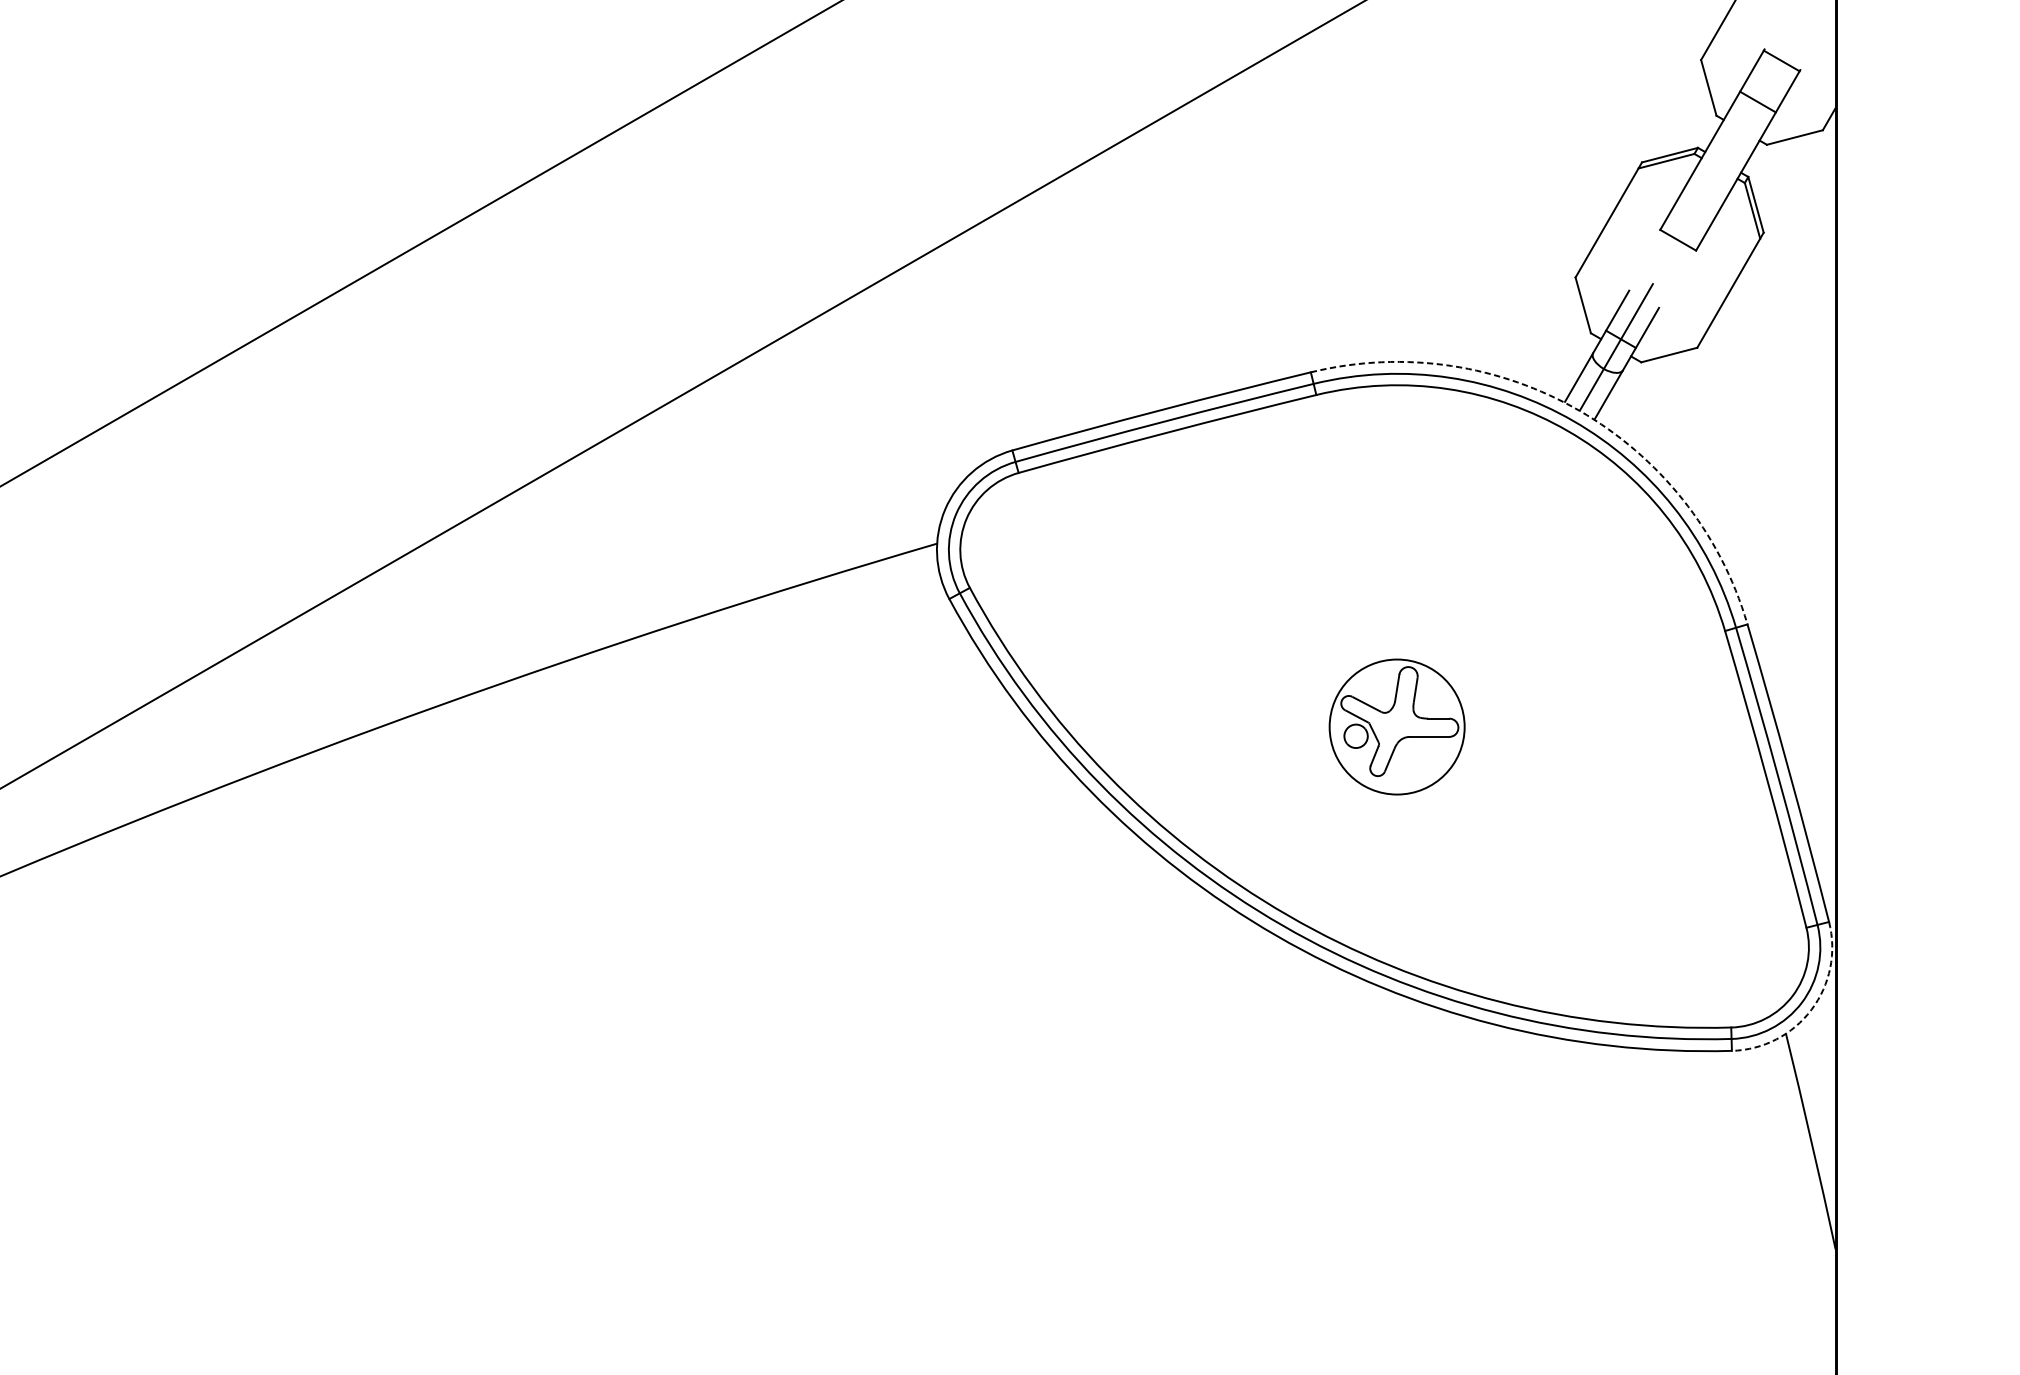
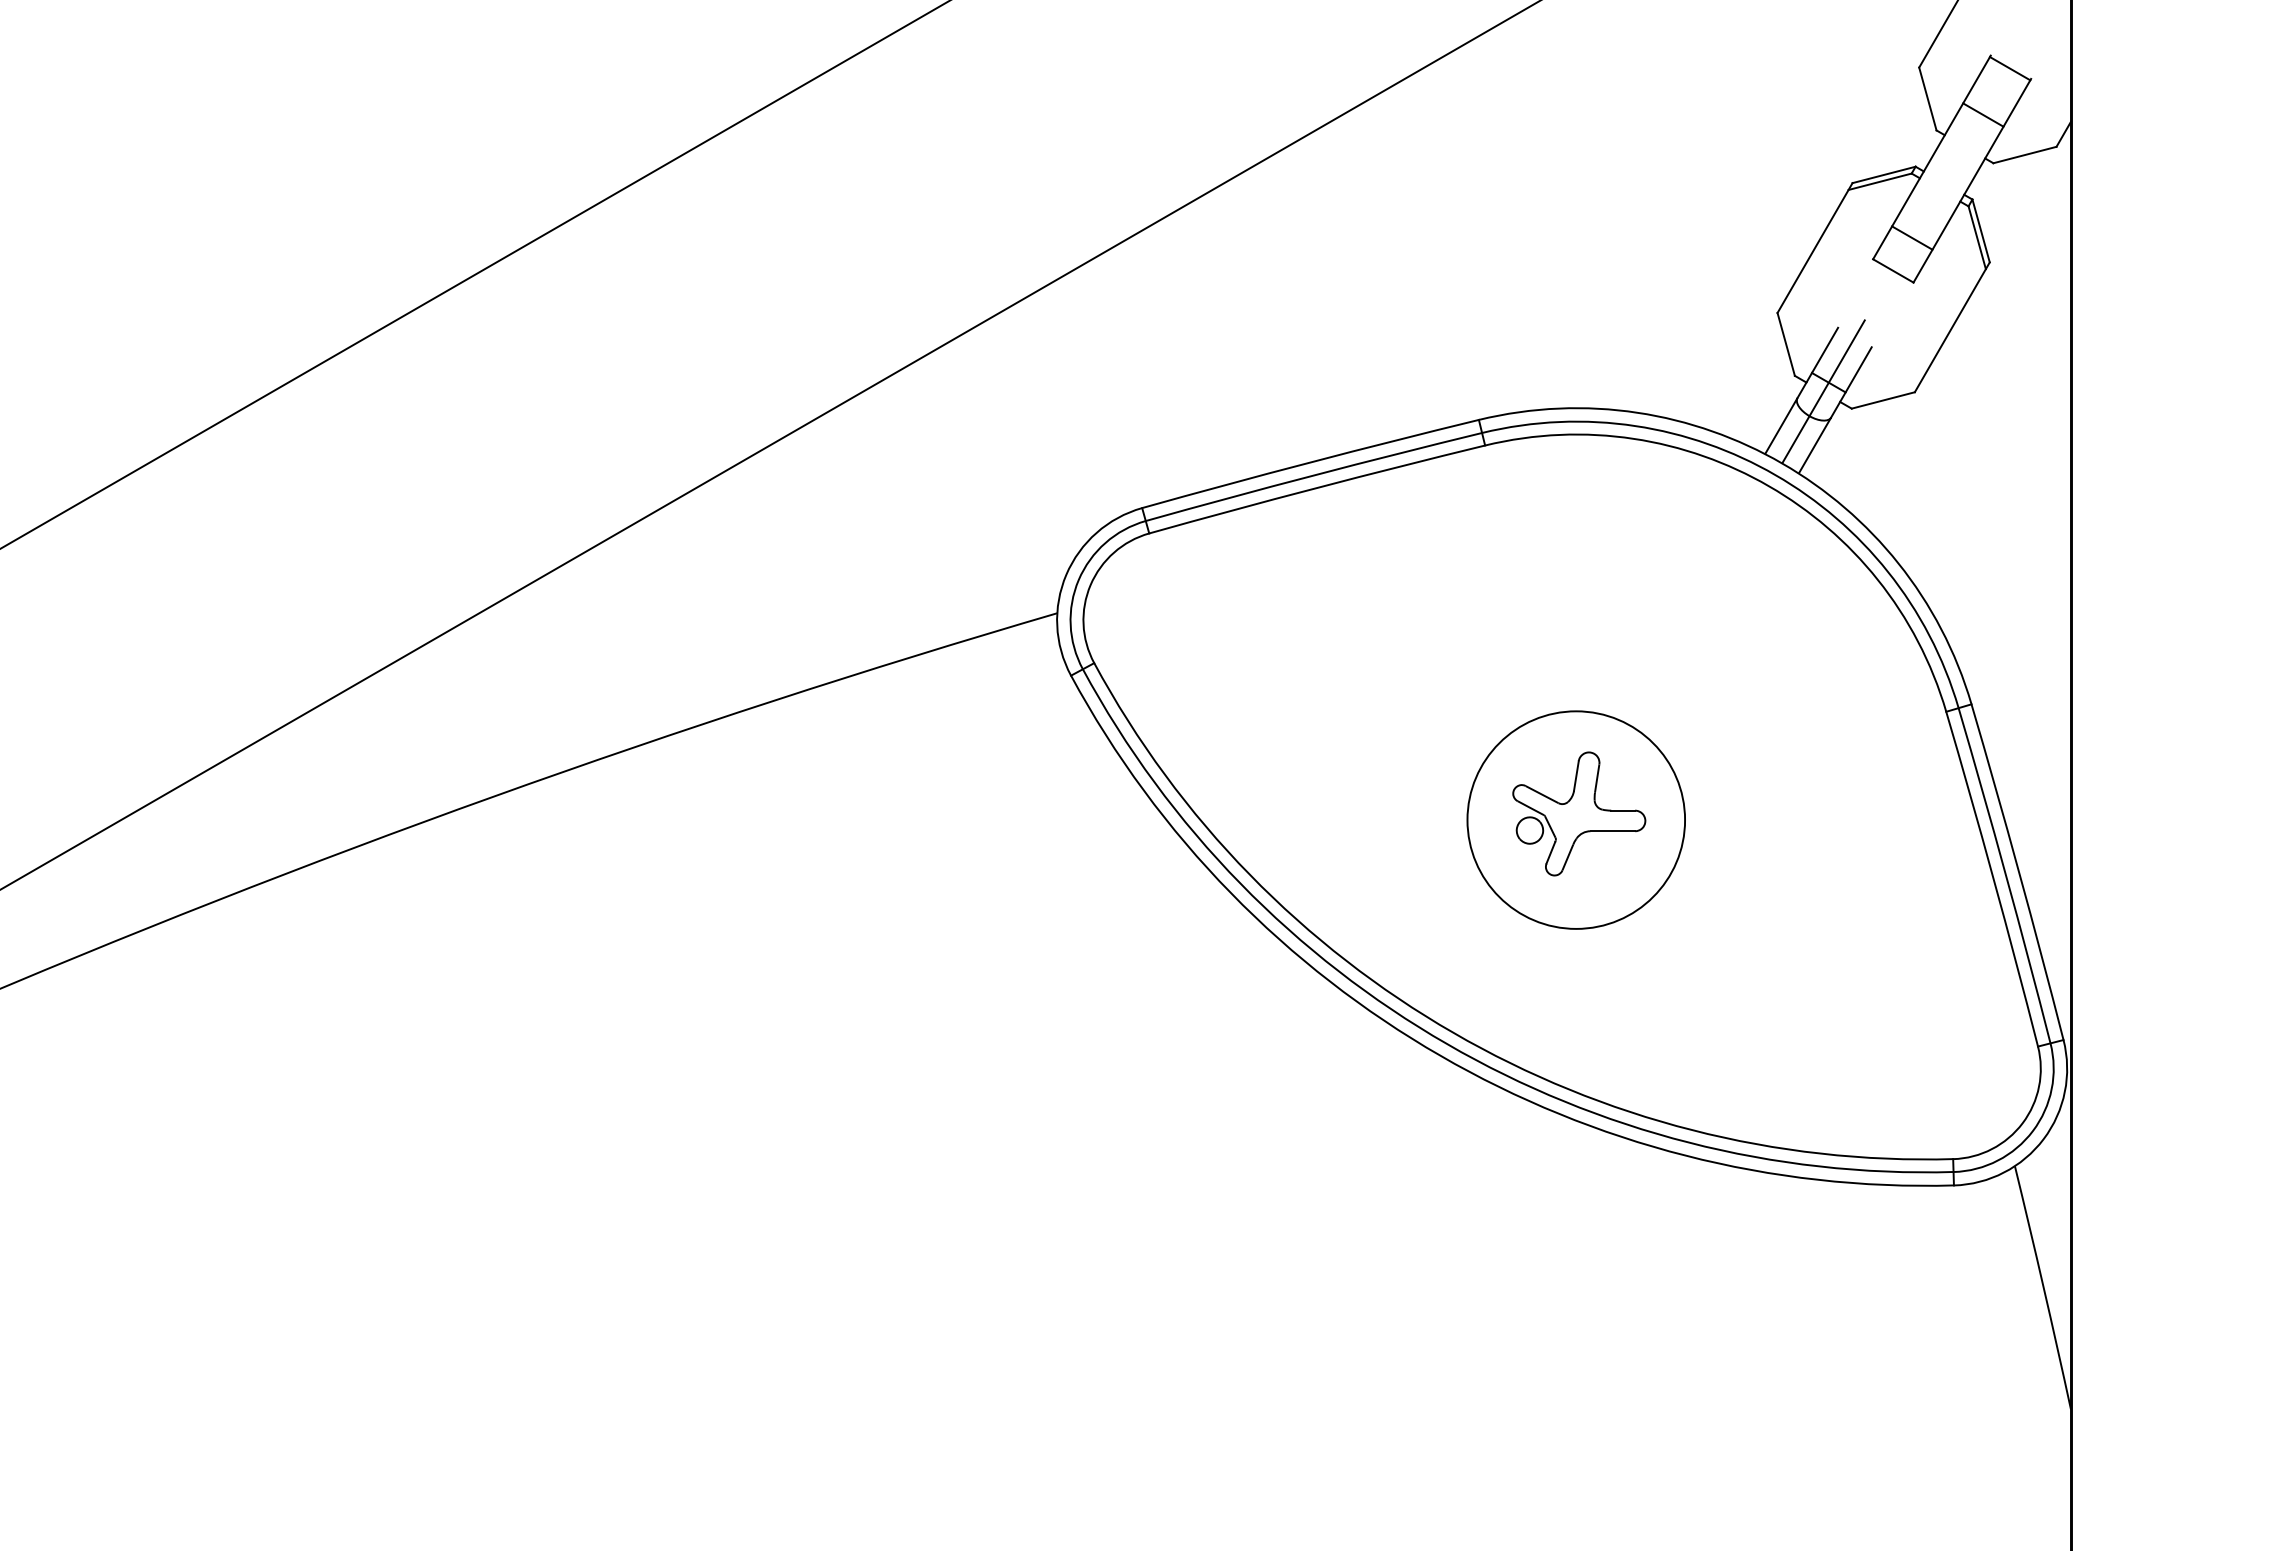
line: (1695, 210) -> (1912, 237), added
arc: (1579, 410) -> (1782, 463), dashed -> solid
circle: (1397, 726) -> (1576, 819), size x1.43
arc: (1811, 1010) -> (2043, 1139), dashed -> solid

